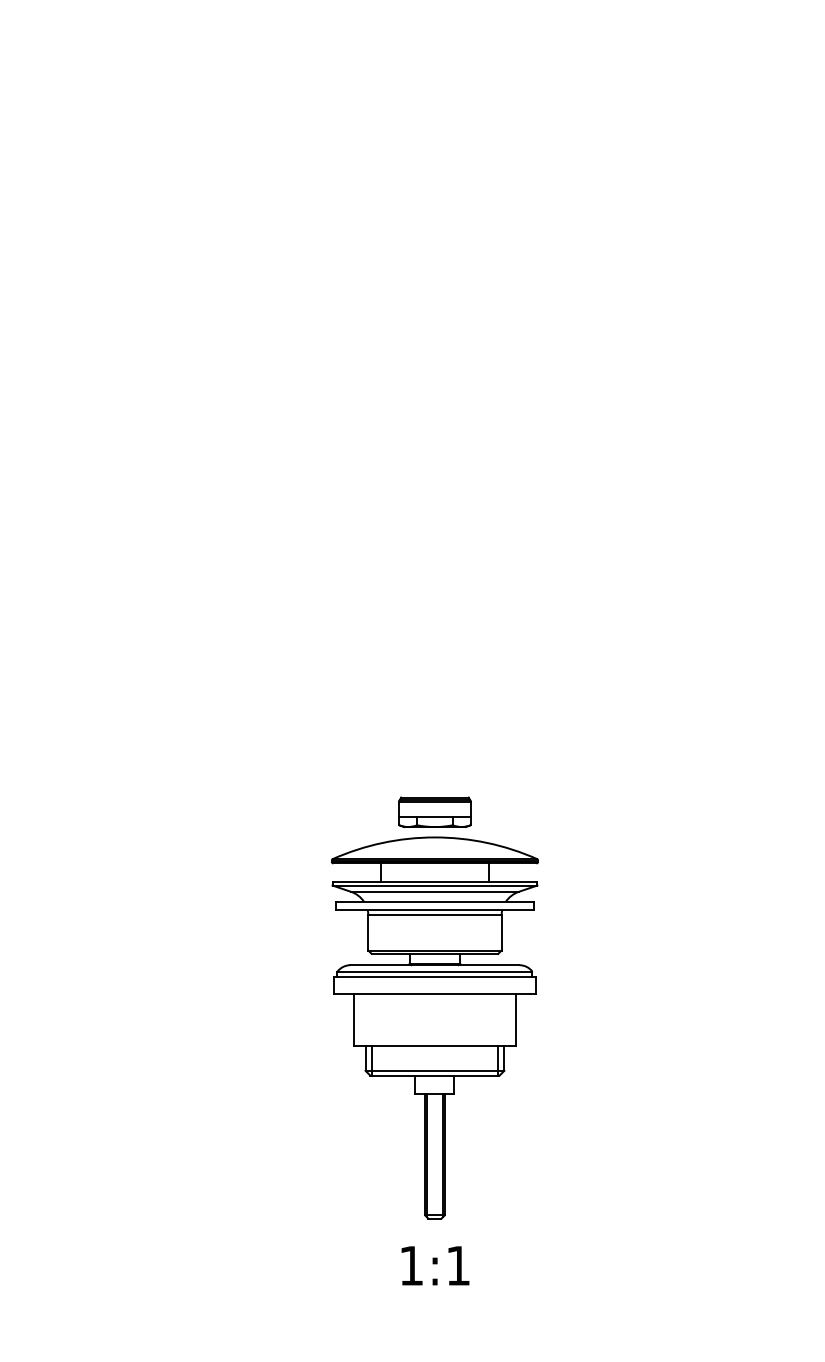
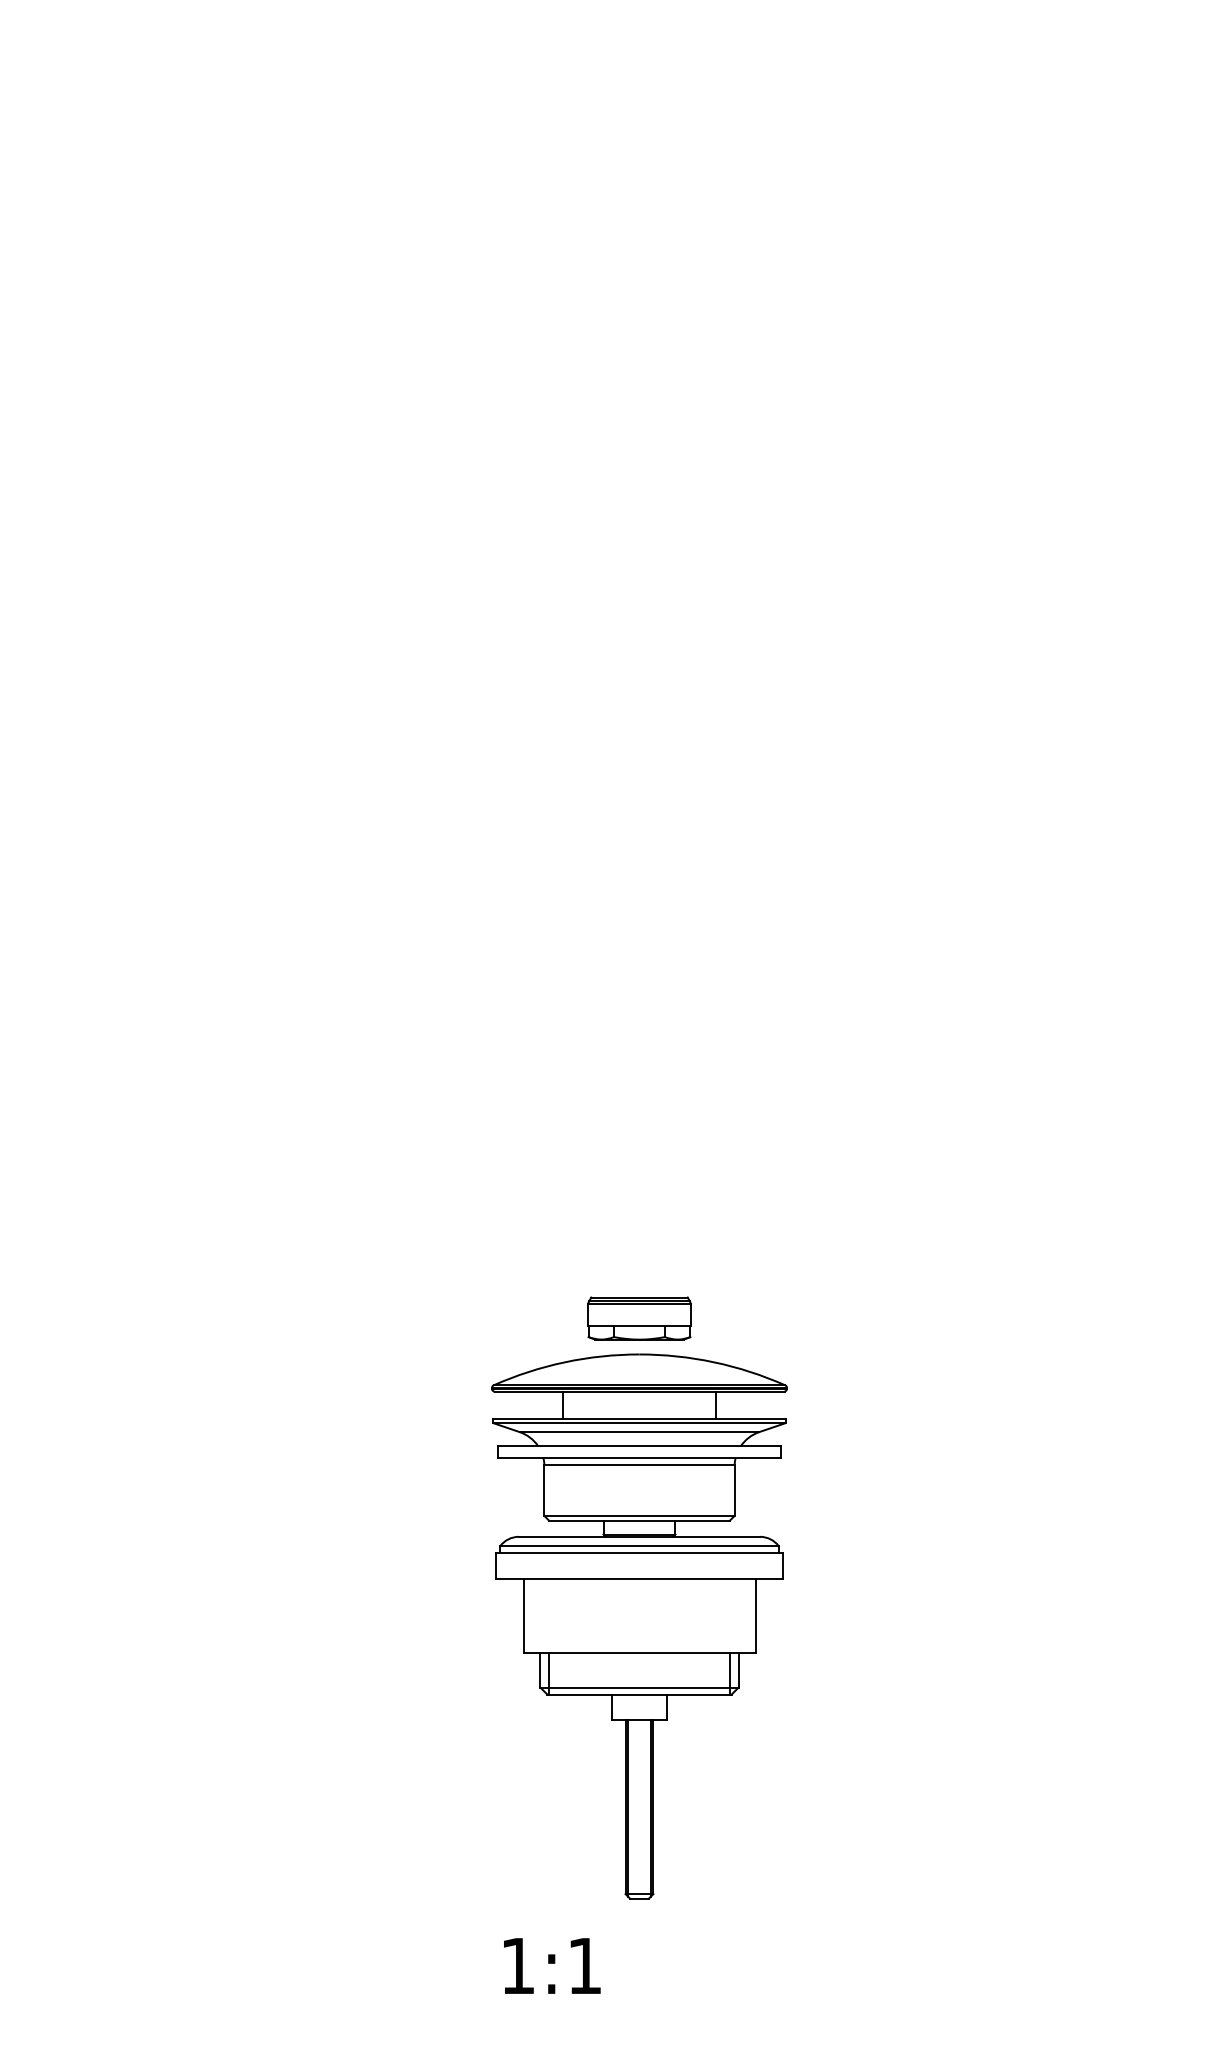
text: (435, 1265) -> (552, 1965), moved

